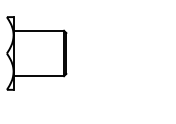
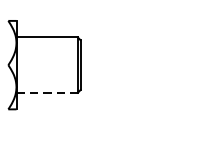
line: (39, 76) -> (47, 93), solid -> dashed

